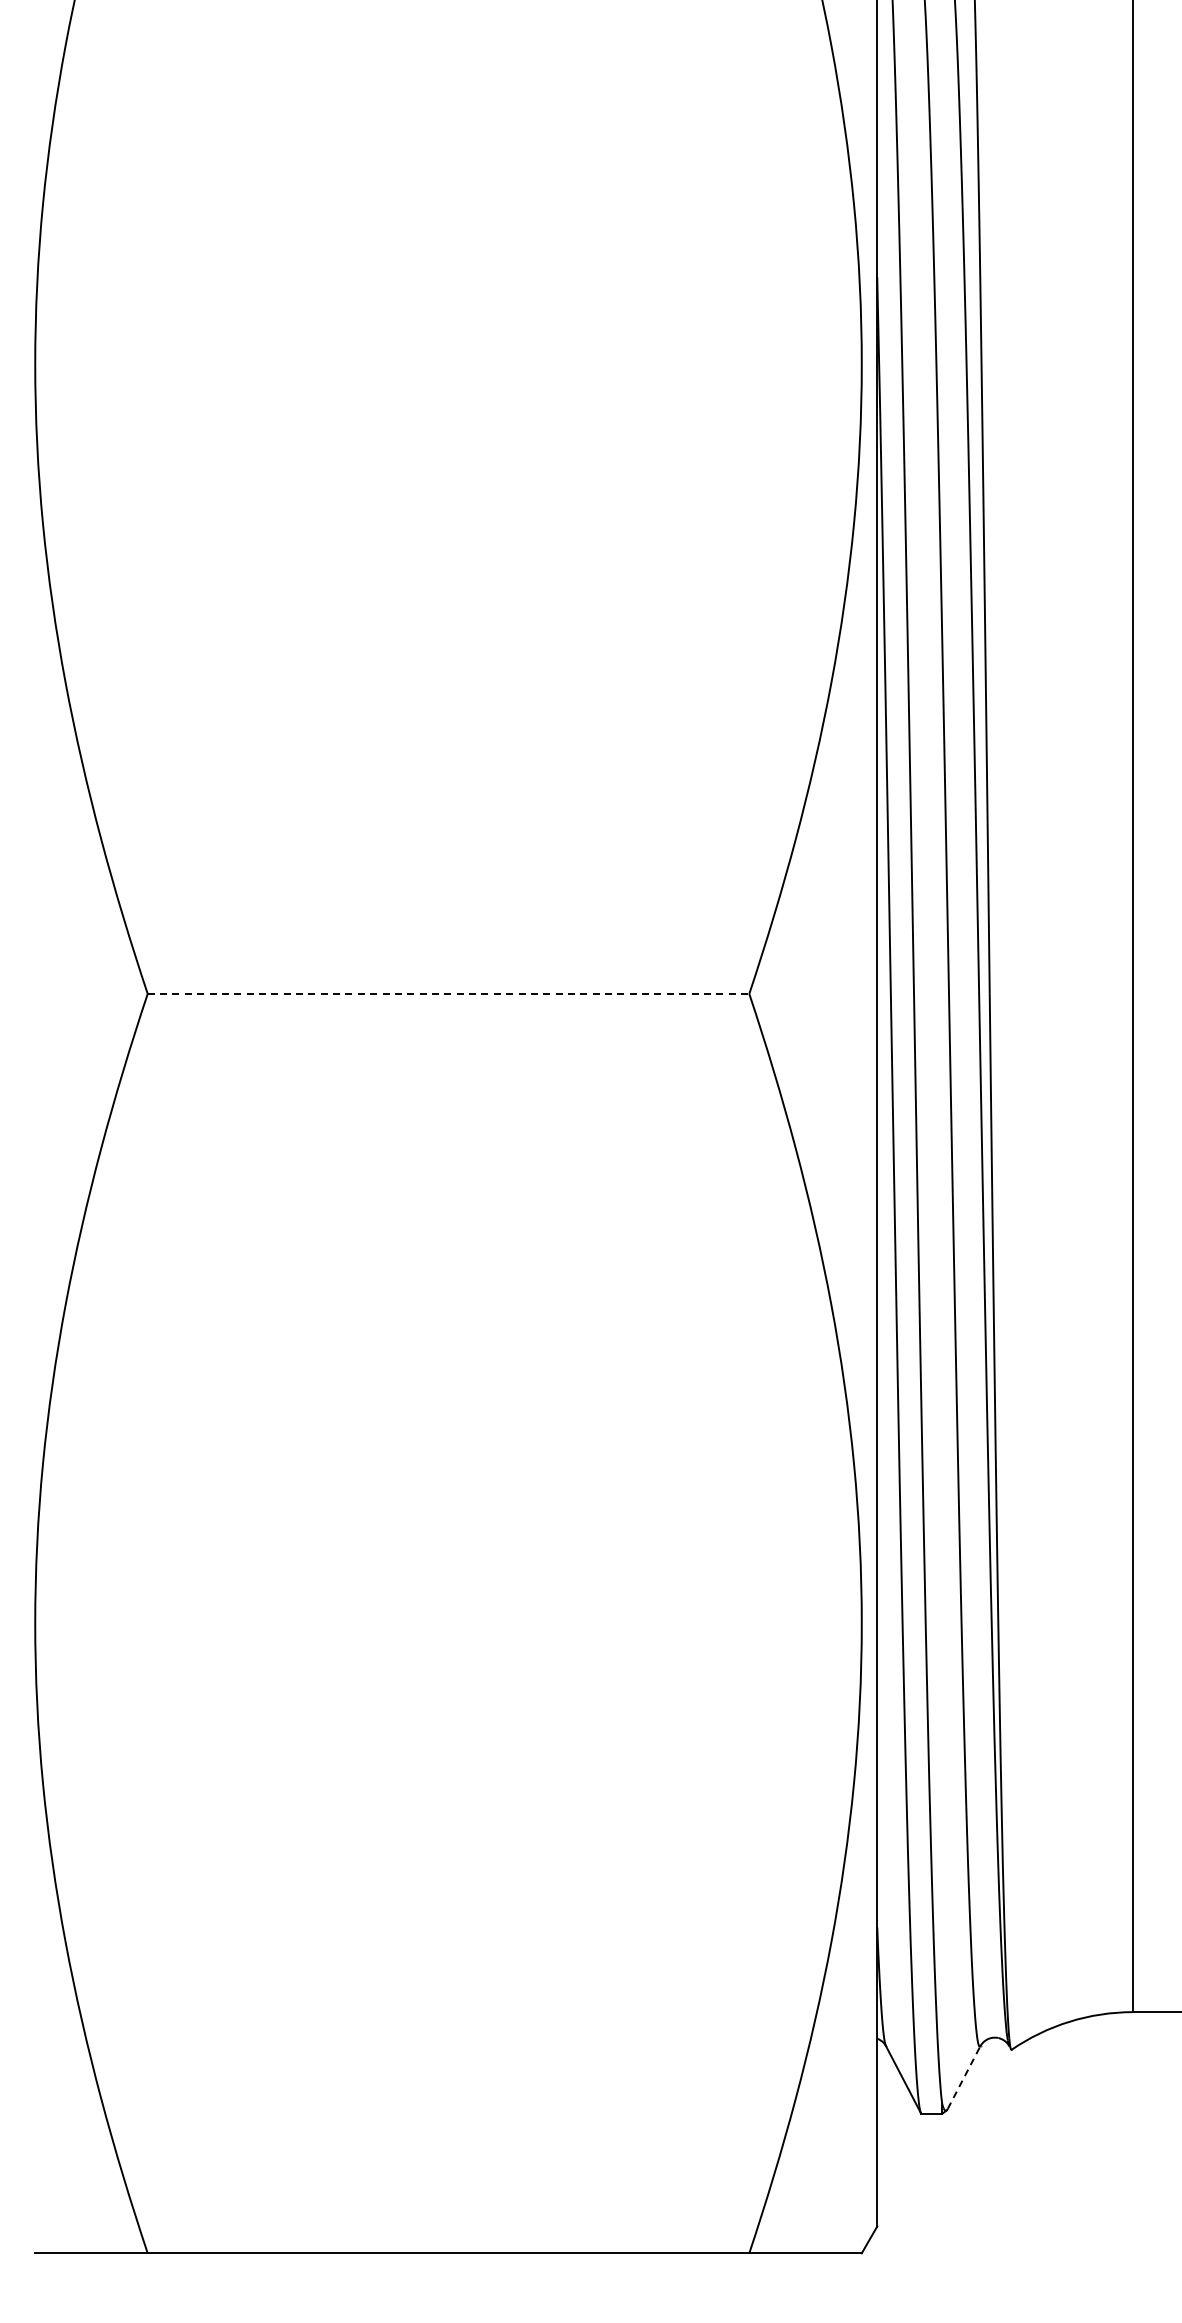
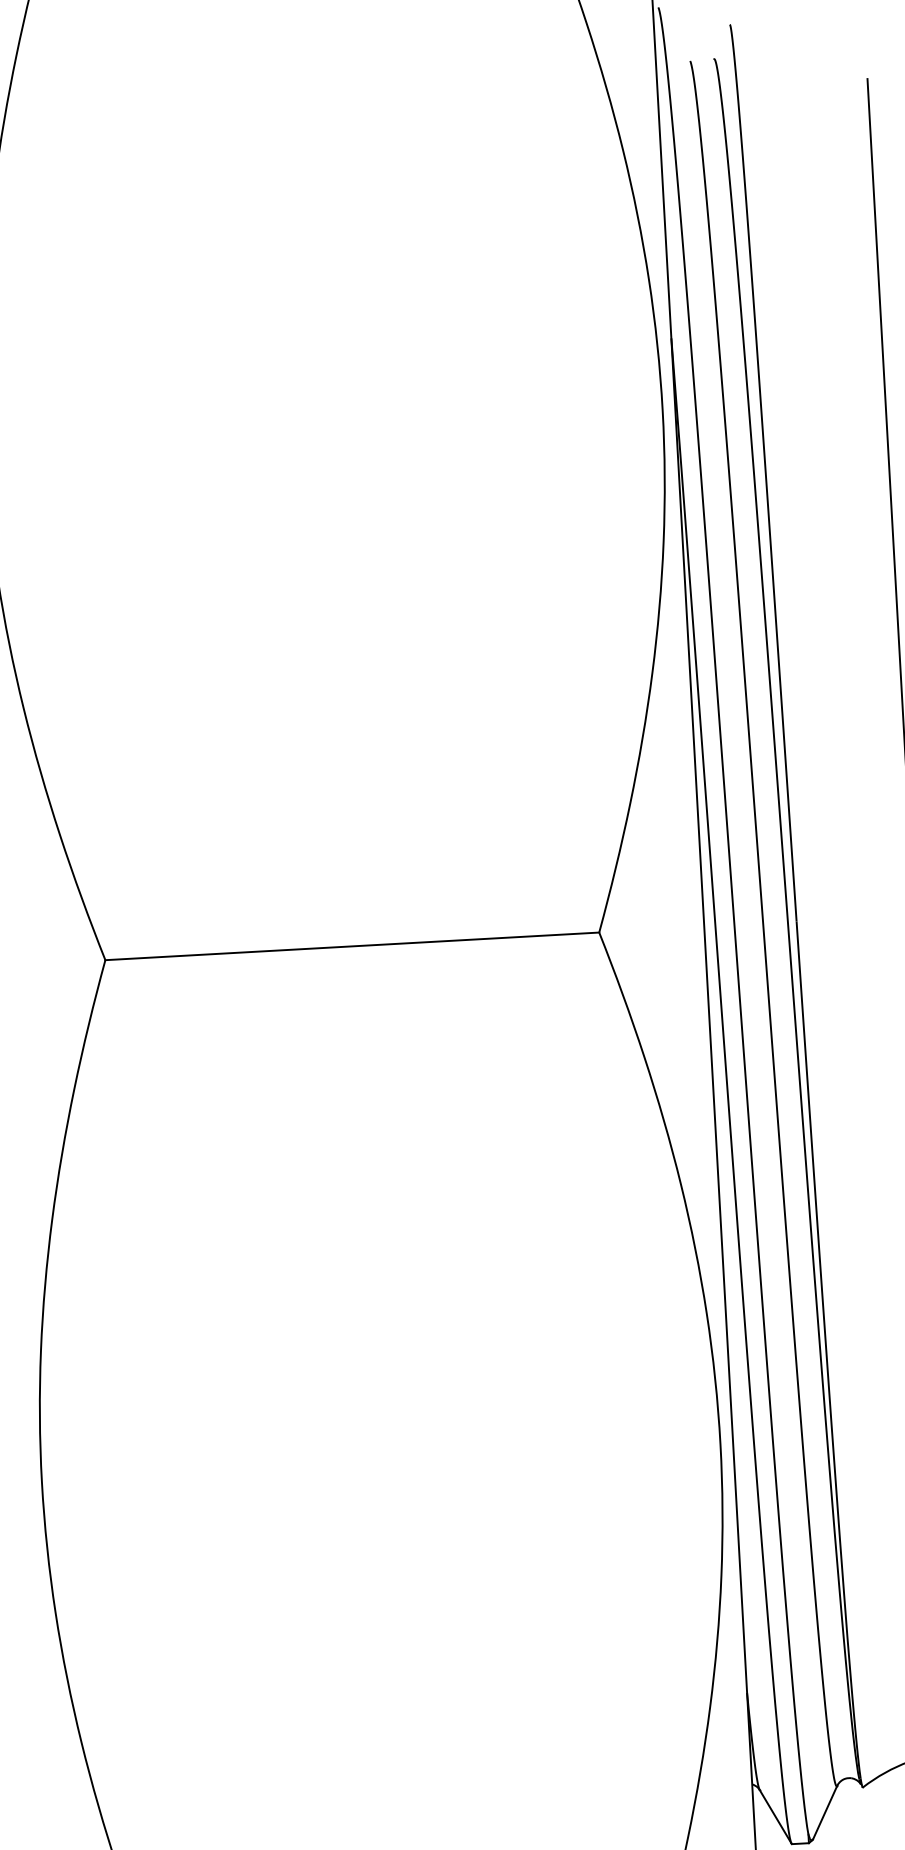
line: (448, 993) -> (352, 946), dashed -> solid
line: (964, 2077) -> (825, 1812), dashed -> solid

